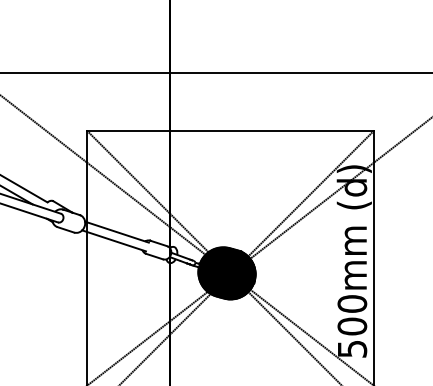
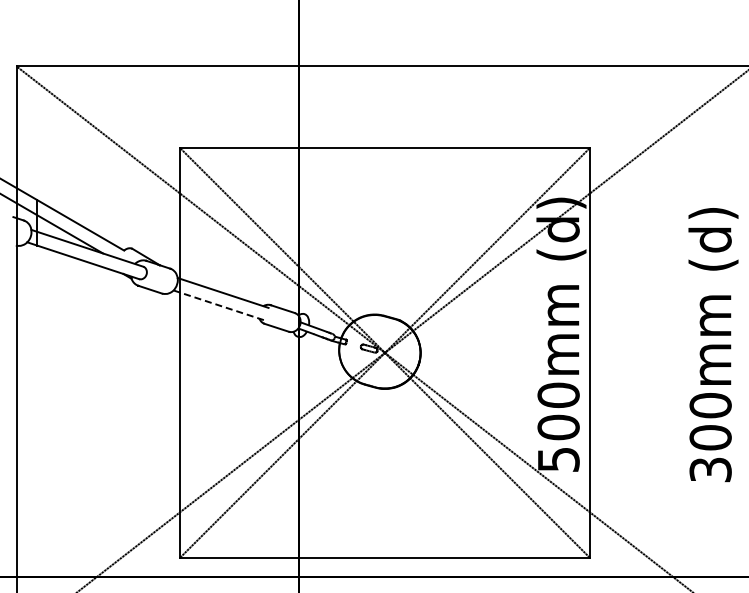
line: (114, 240) -> (219, 305), solid -> dashed
fill: (226, 273) -> (379, 351), removed

